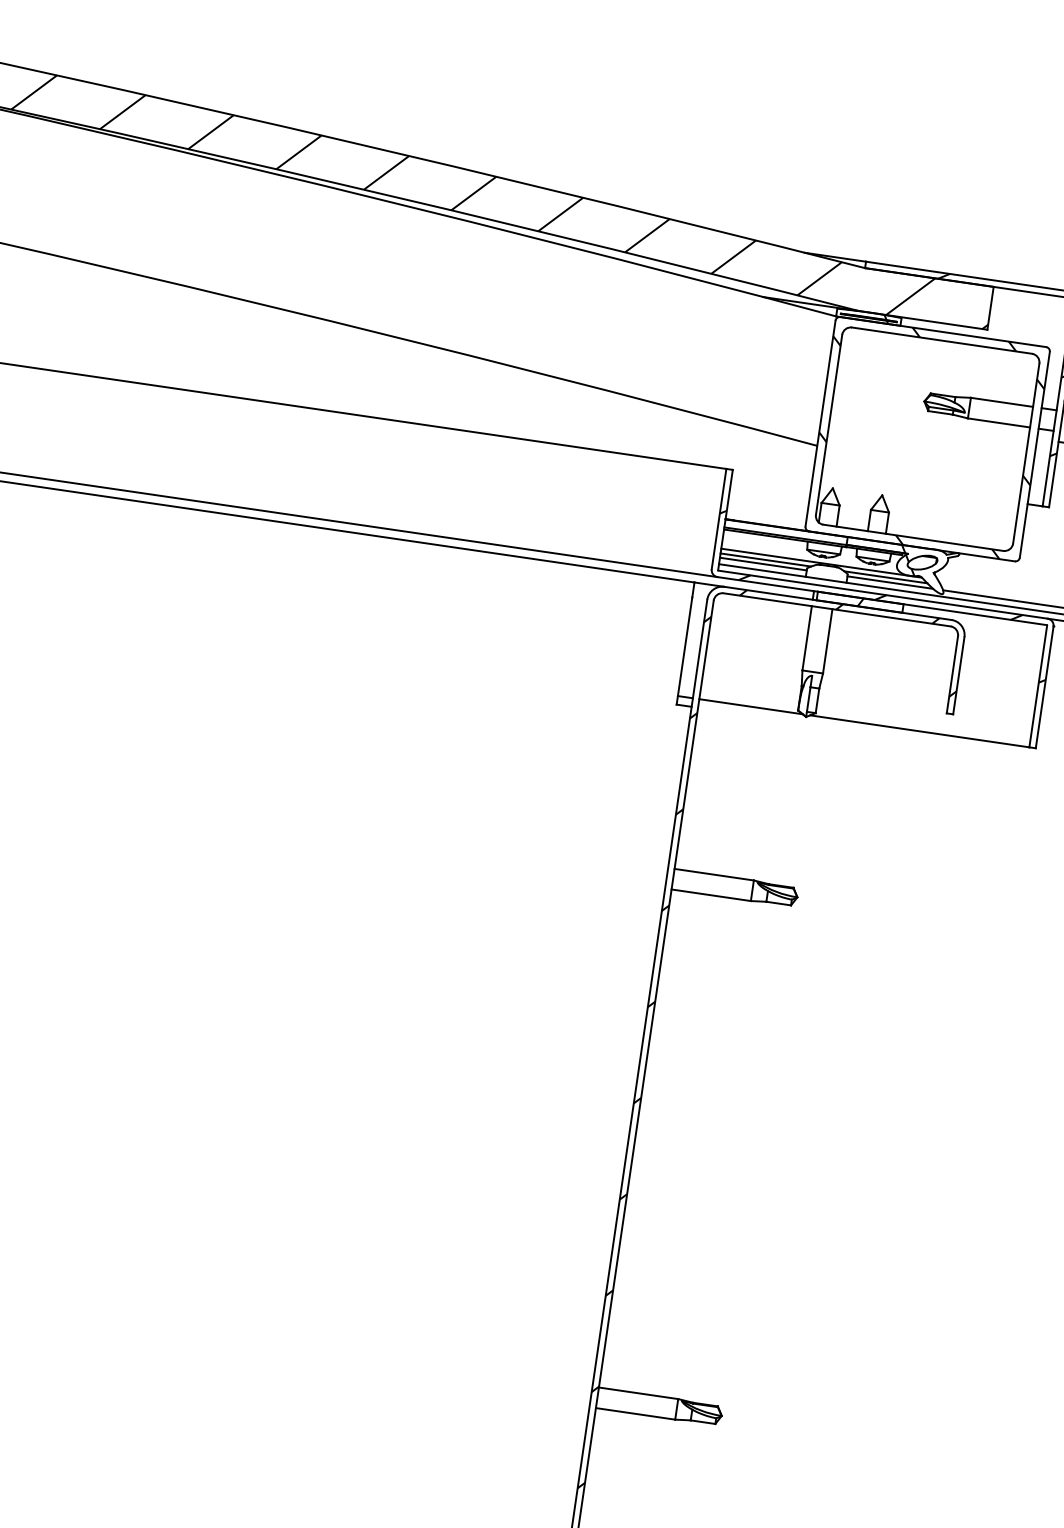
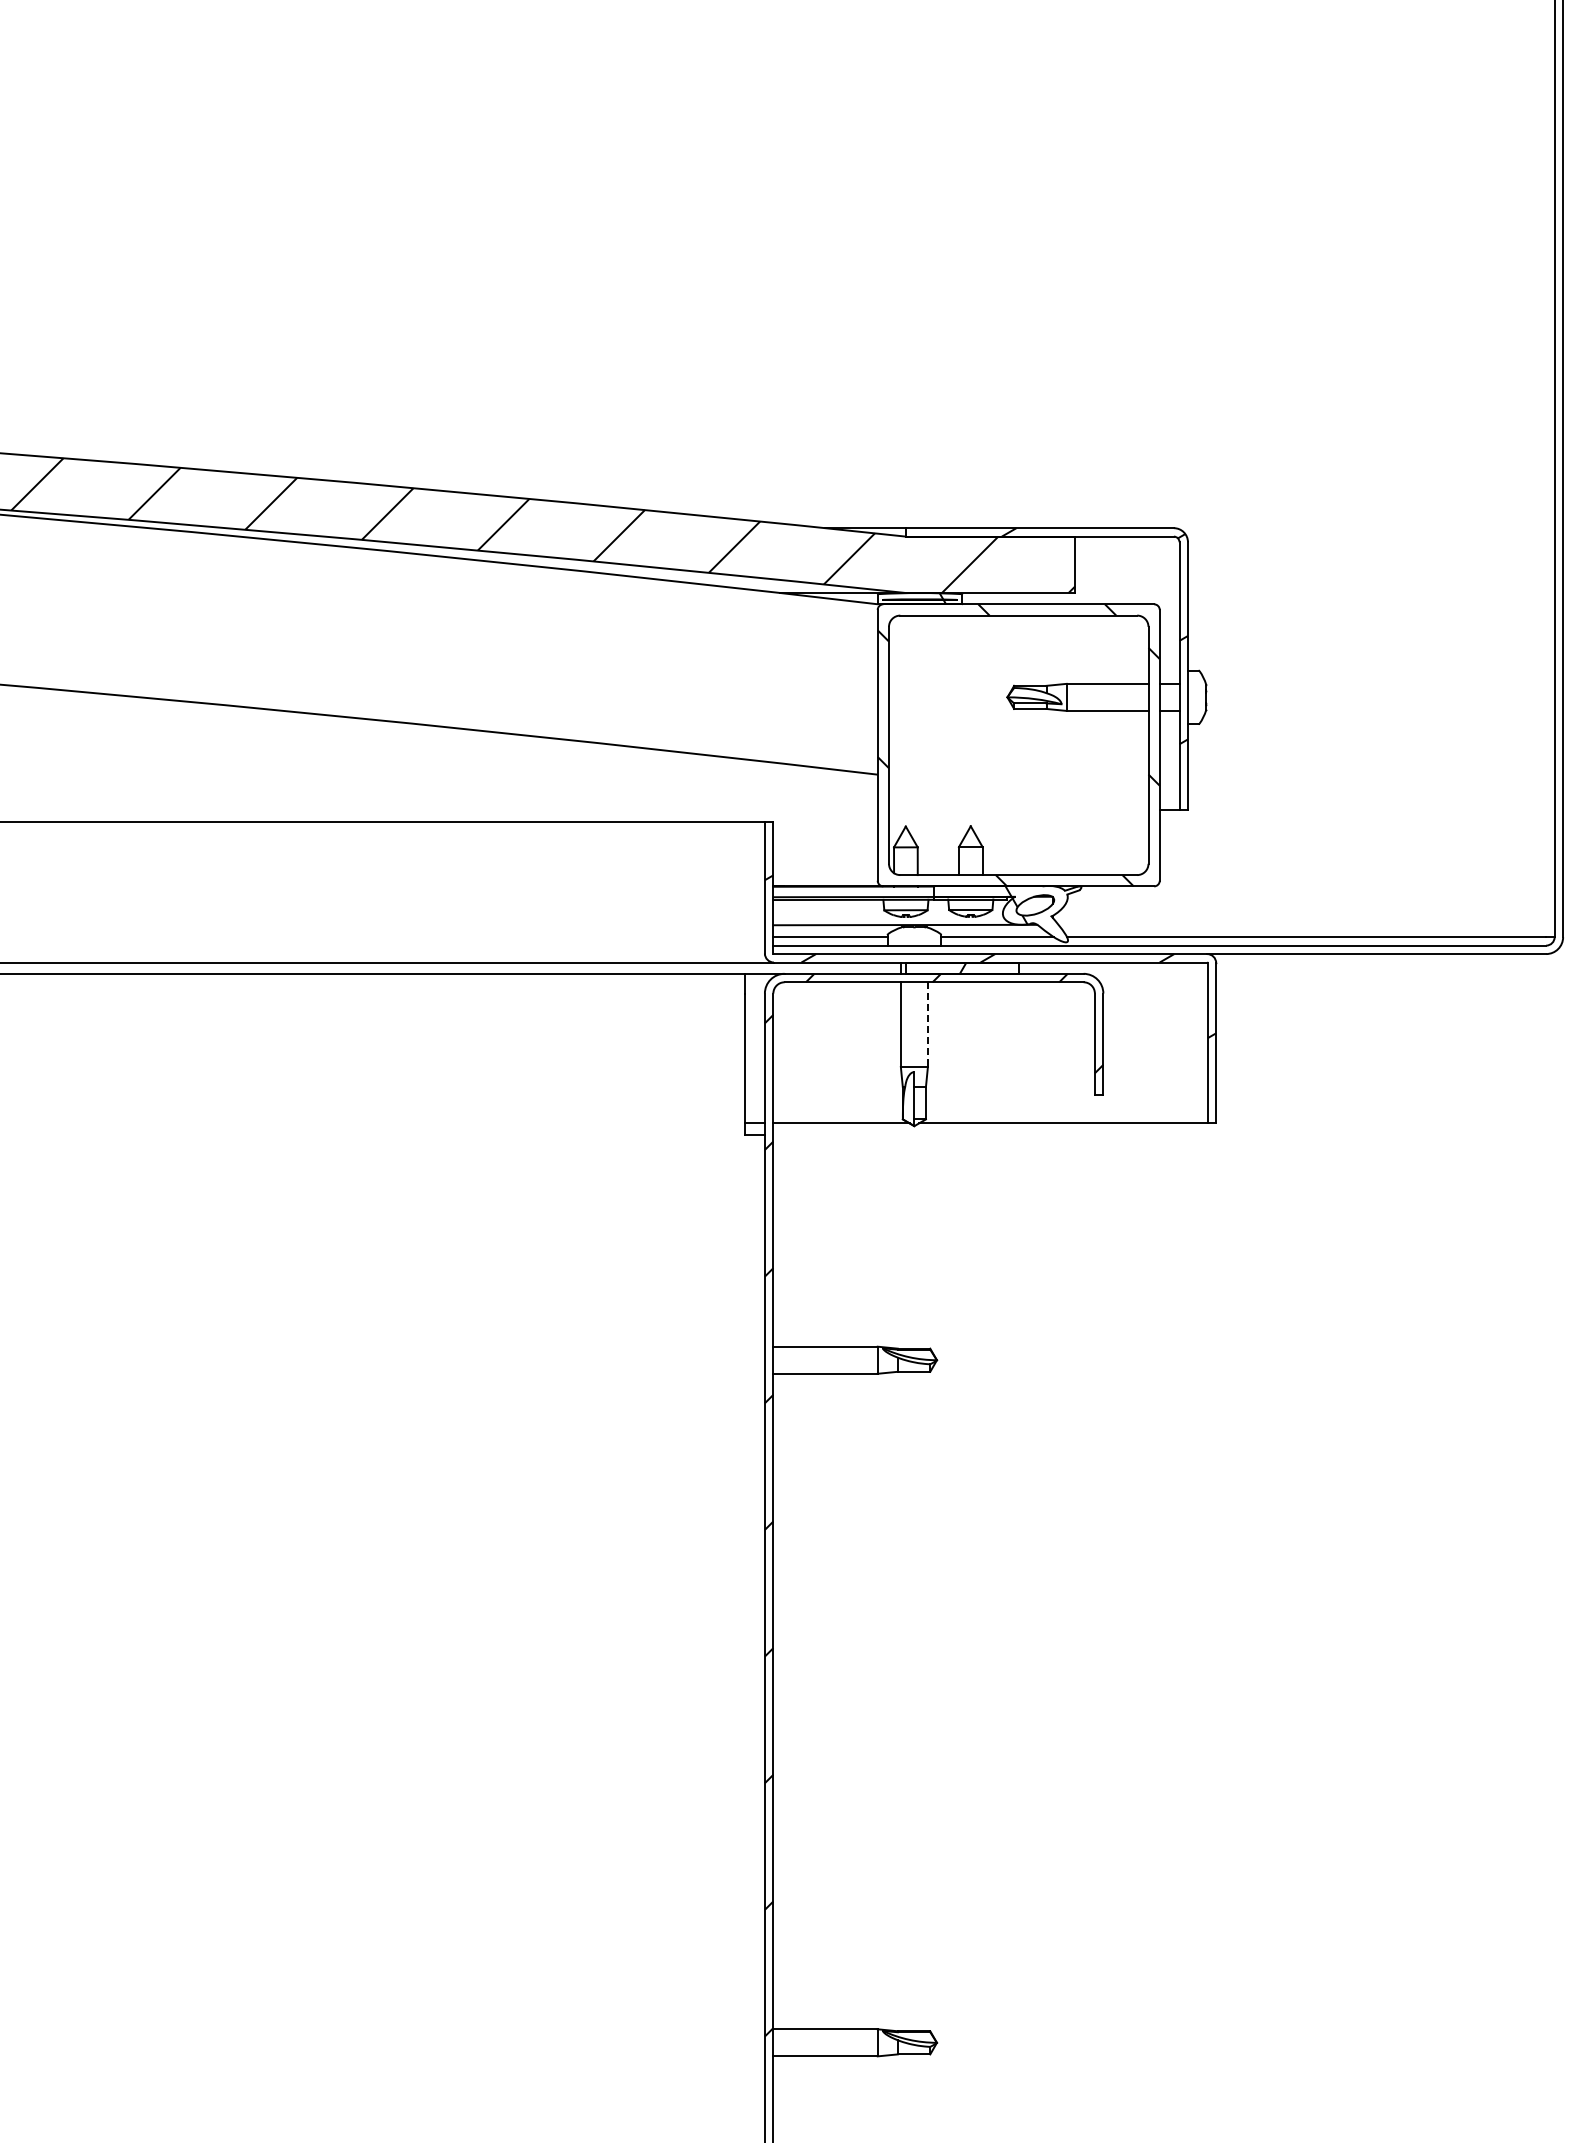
line: (765, 560) -> (832, 931), removed
line: (885, 577) -> (990, 931), removed
line: (827, 641) -> (927, 1025), solid -> dashed

